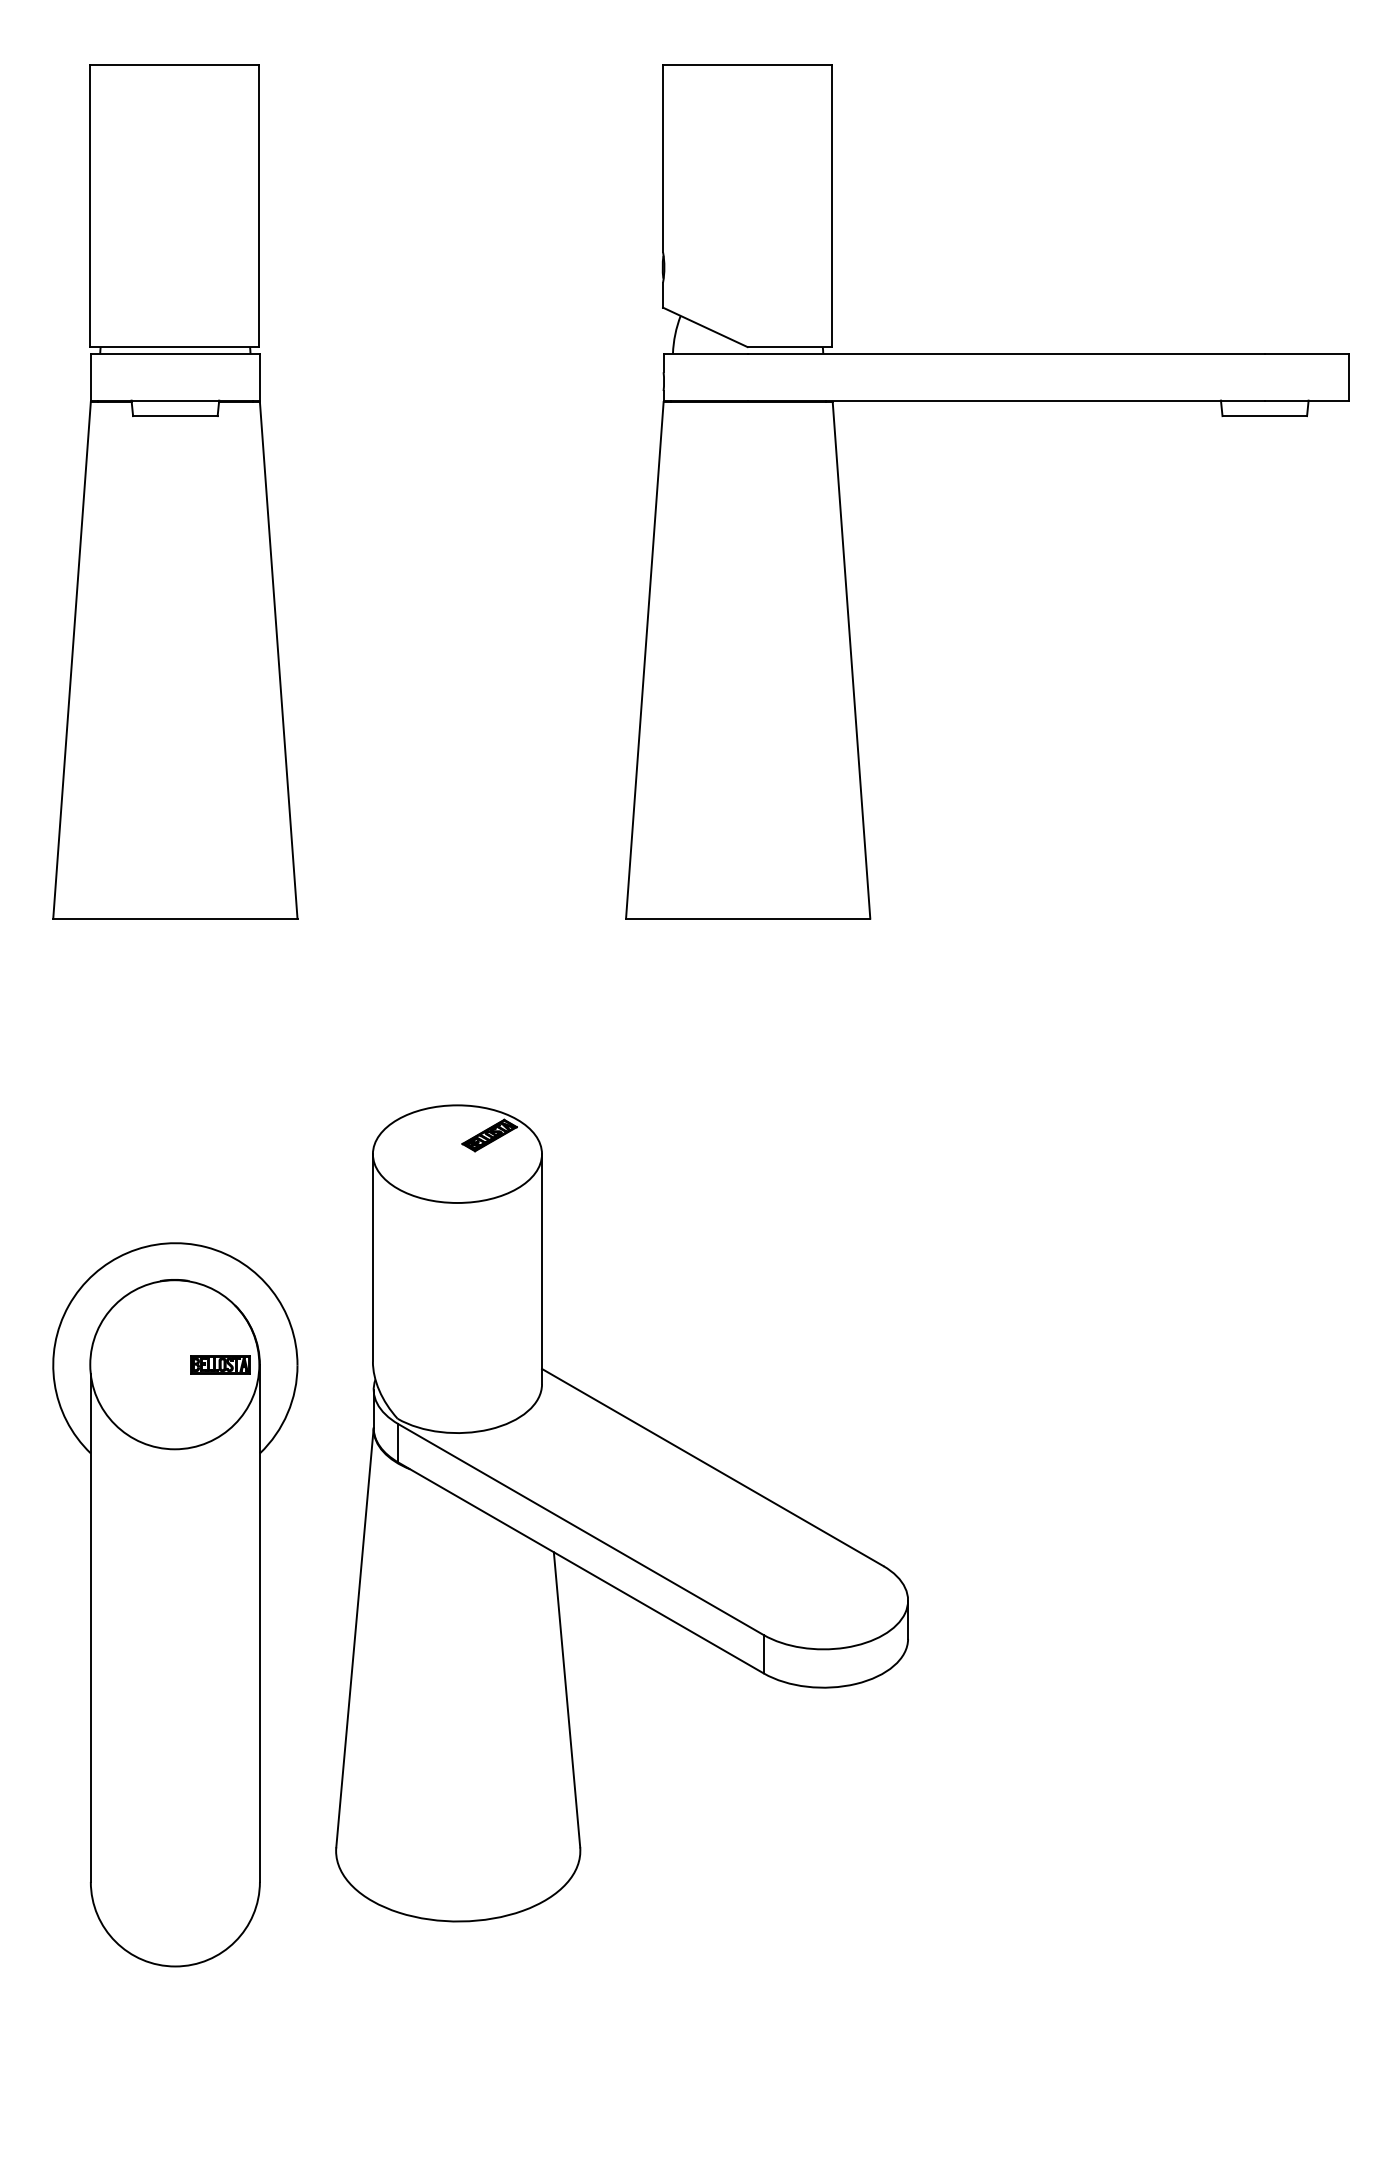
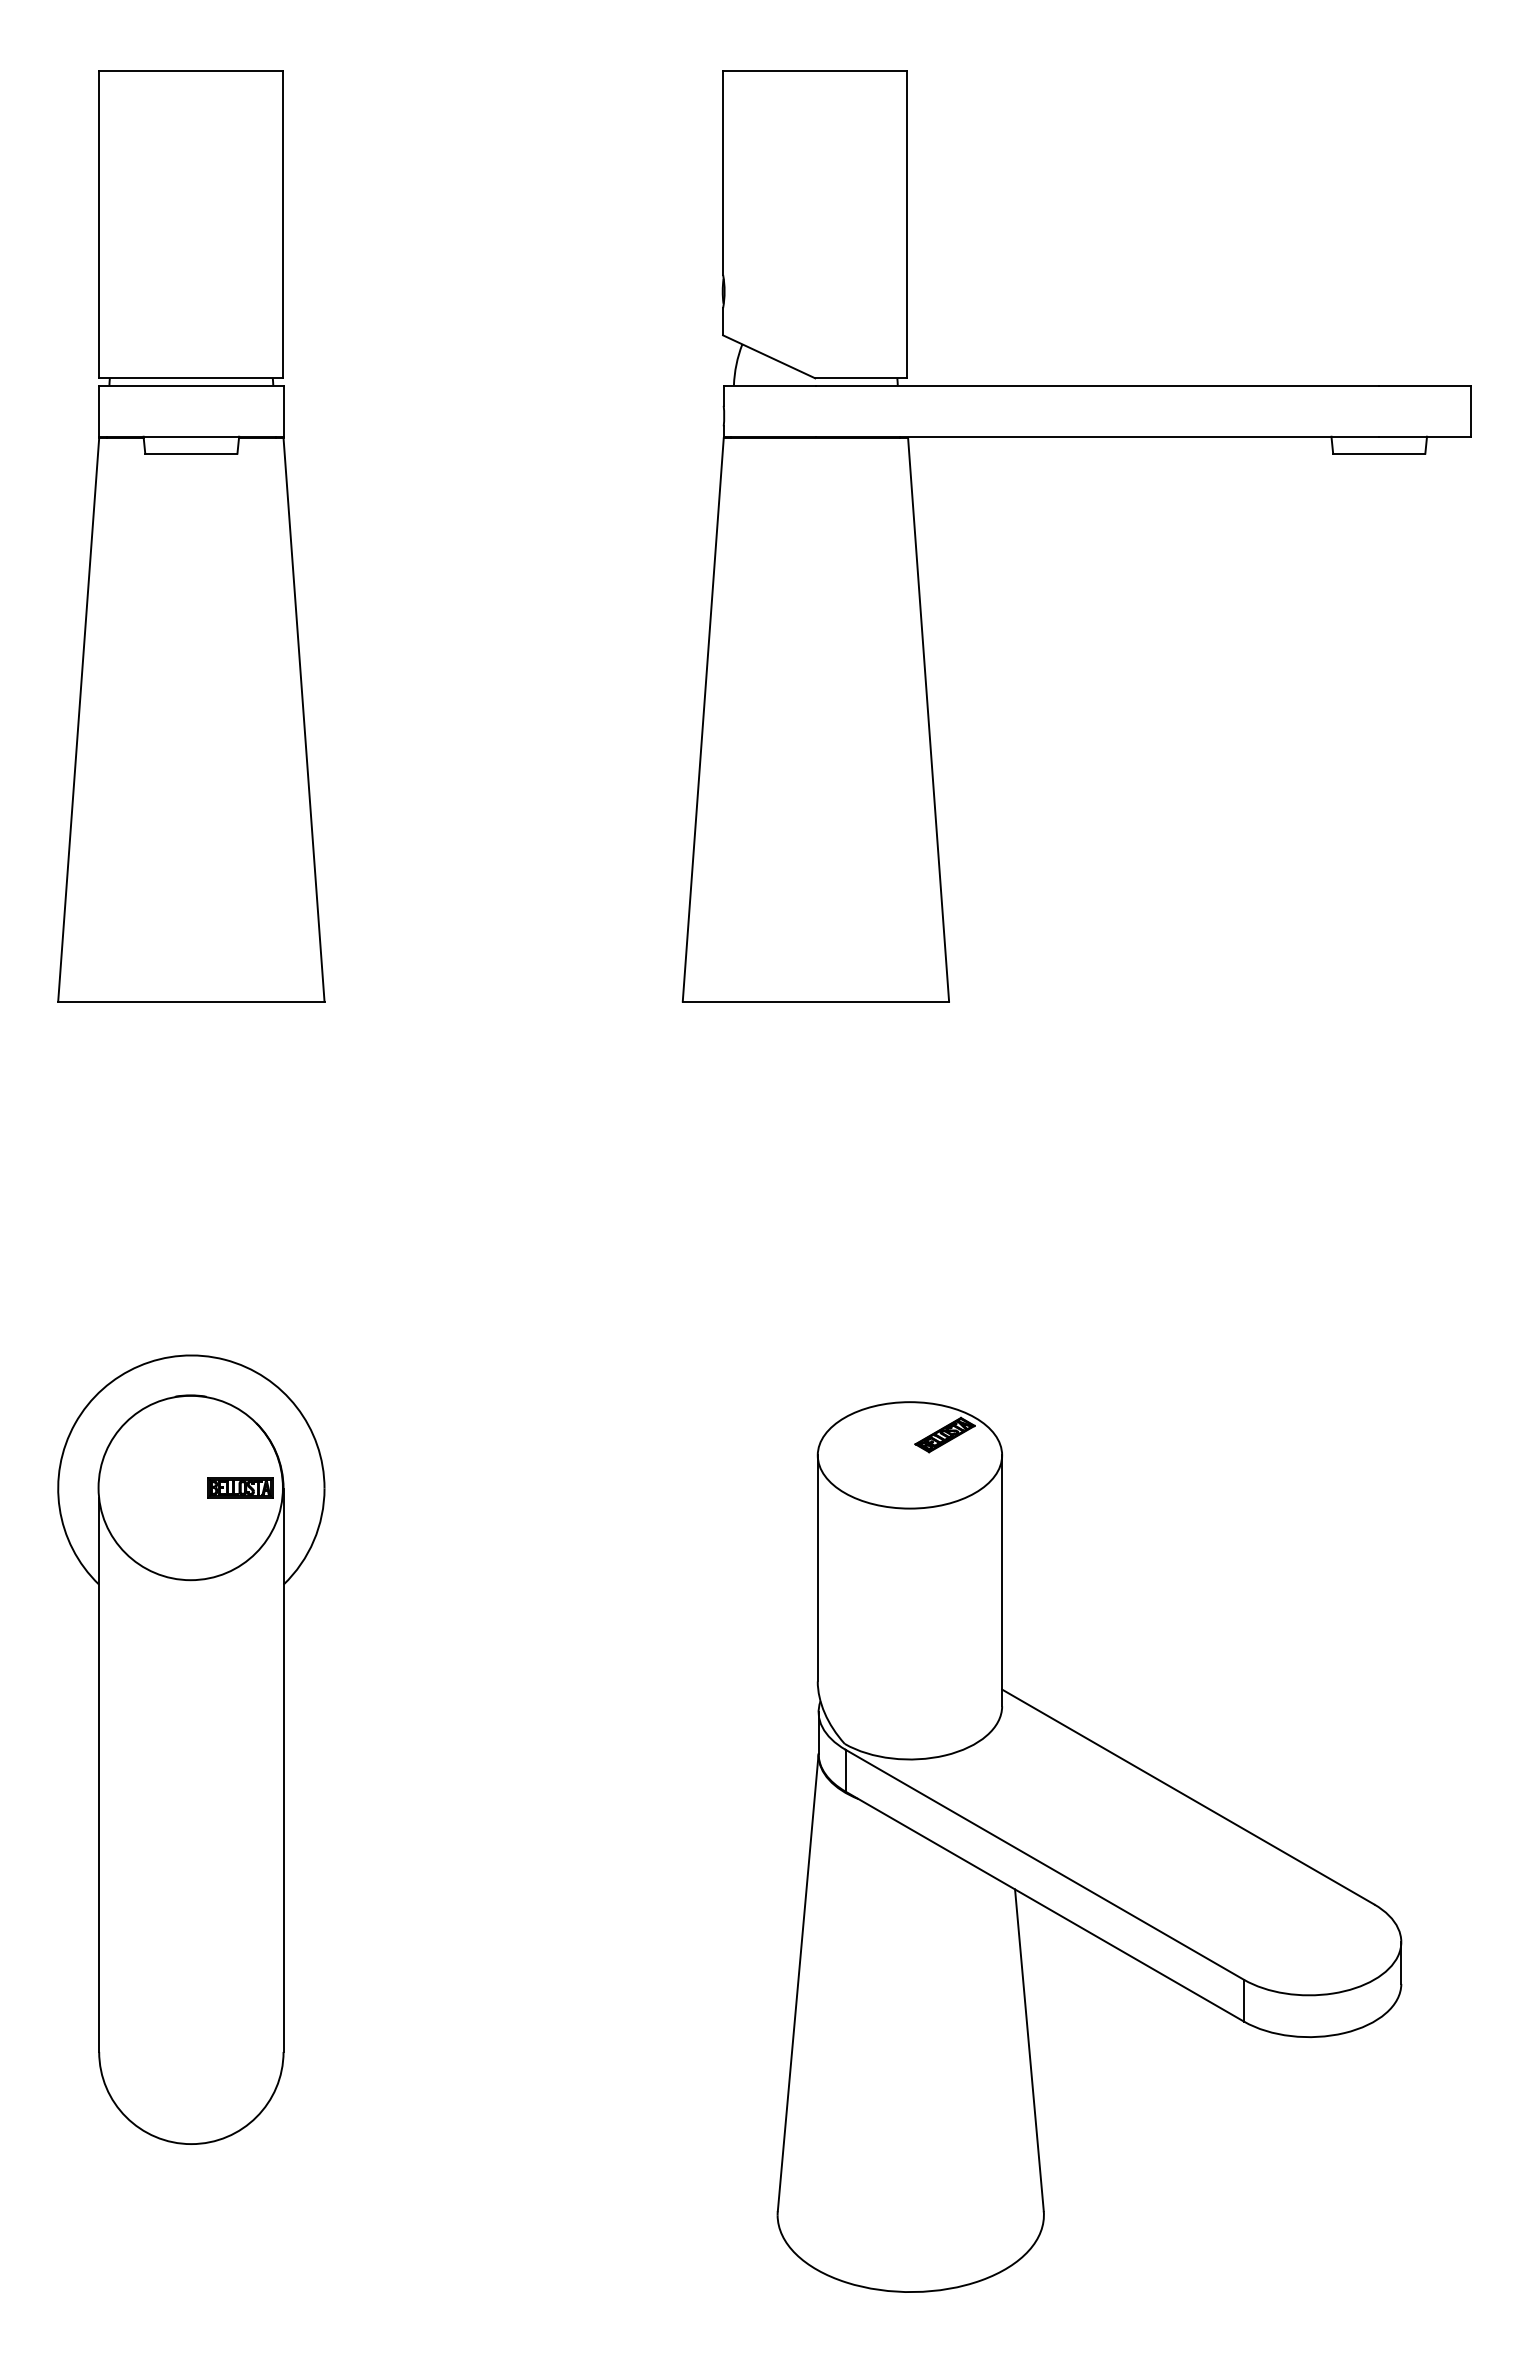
part: (622, 1512) -> (1089, 1846), moved

